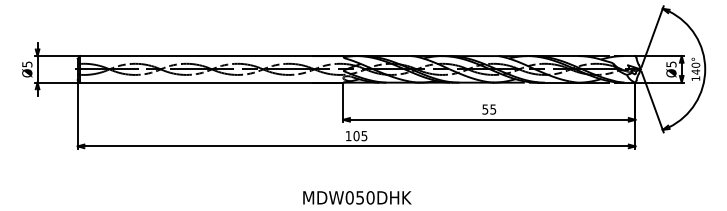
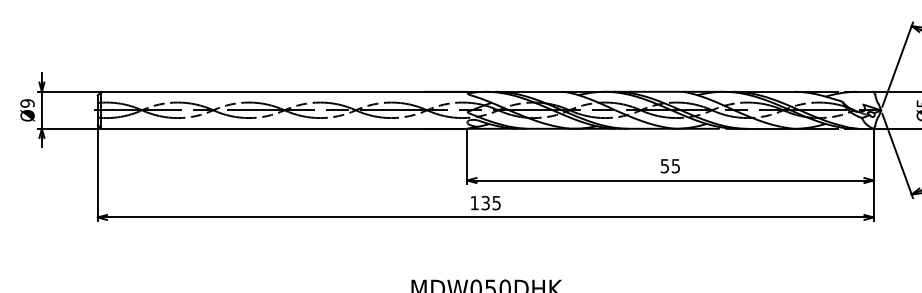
text: (27, 64) -> (27, 103), Ø5 -> Ø9
text: (356, 136) -> (485, 203), 105 -> 135

